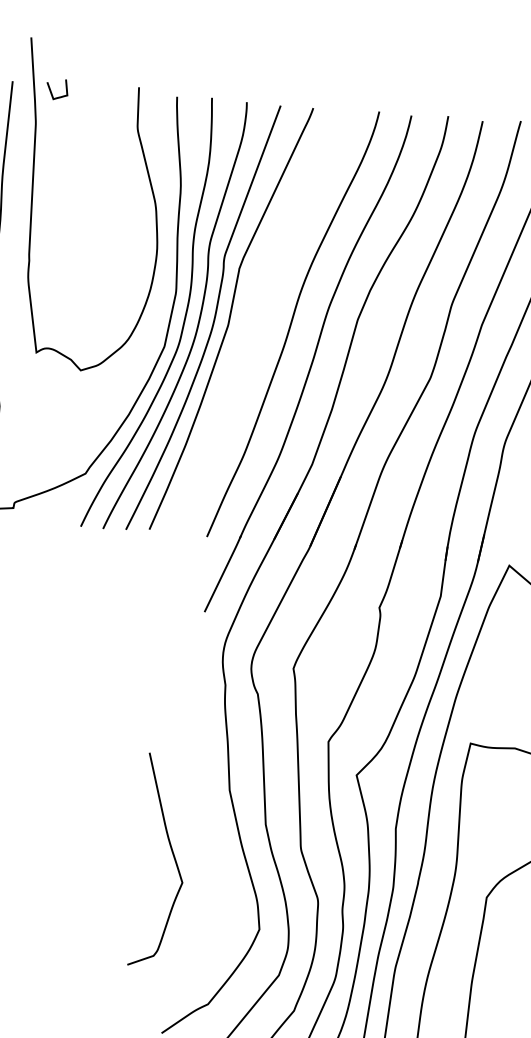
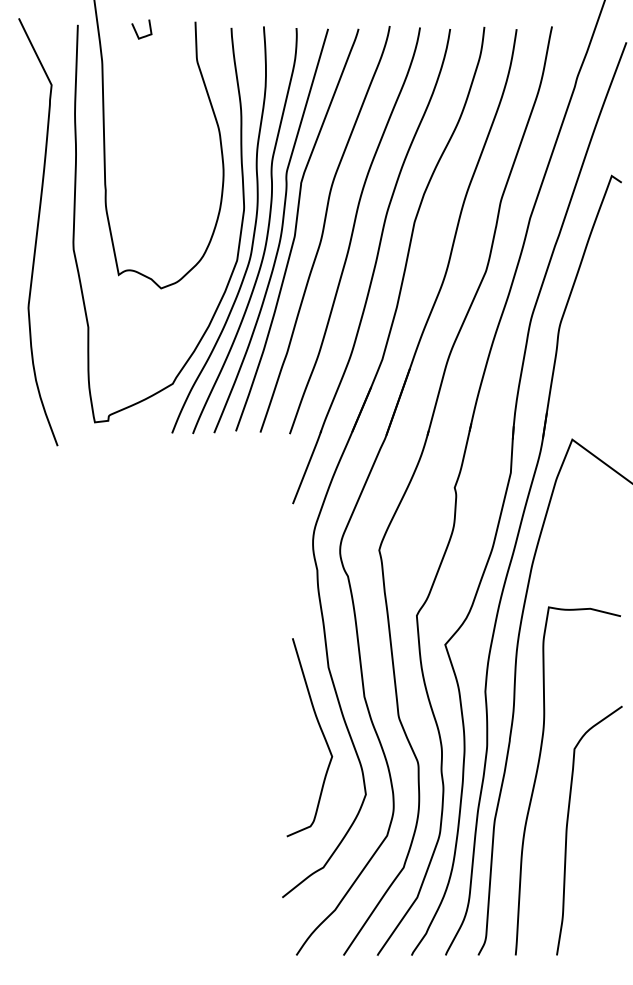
curve: (52, 92) -> (137, 32), moved
curve: (260, 320) -> (324, 229), added
curve: (172, 856) -> (321, 732), moved

